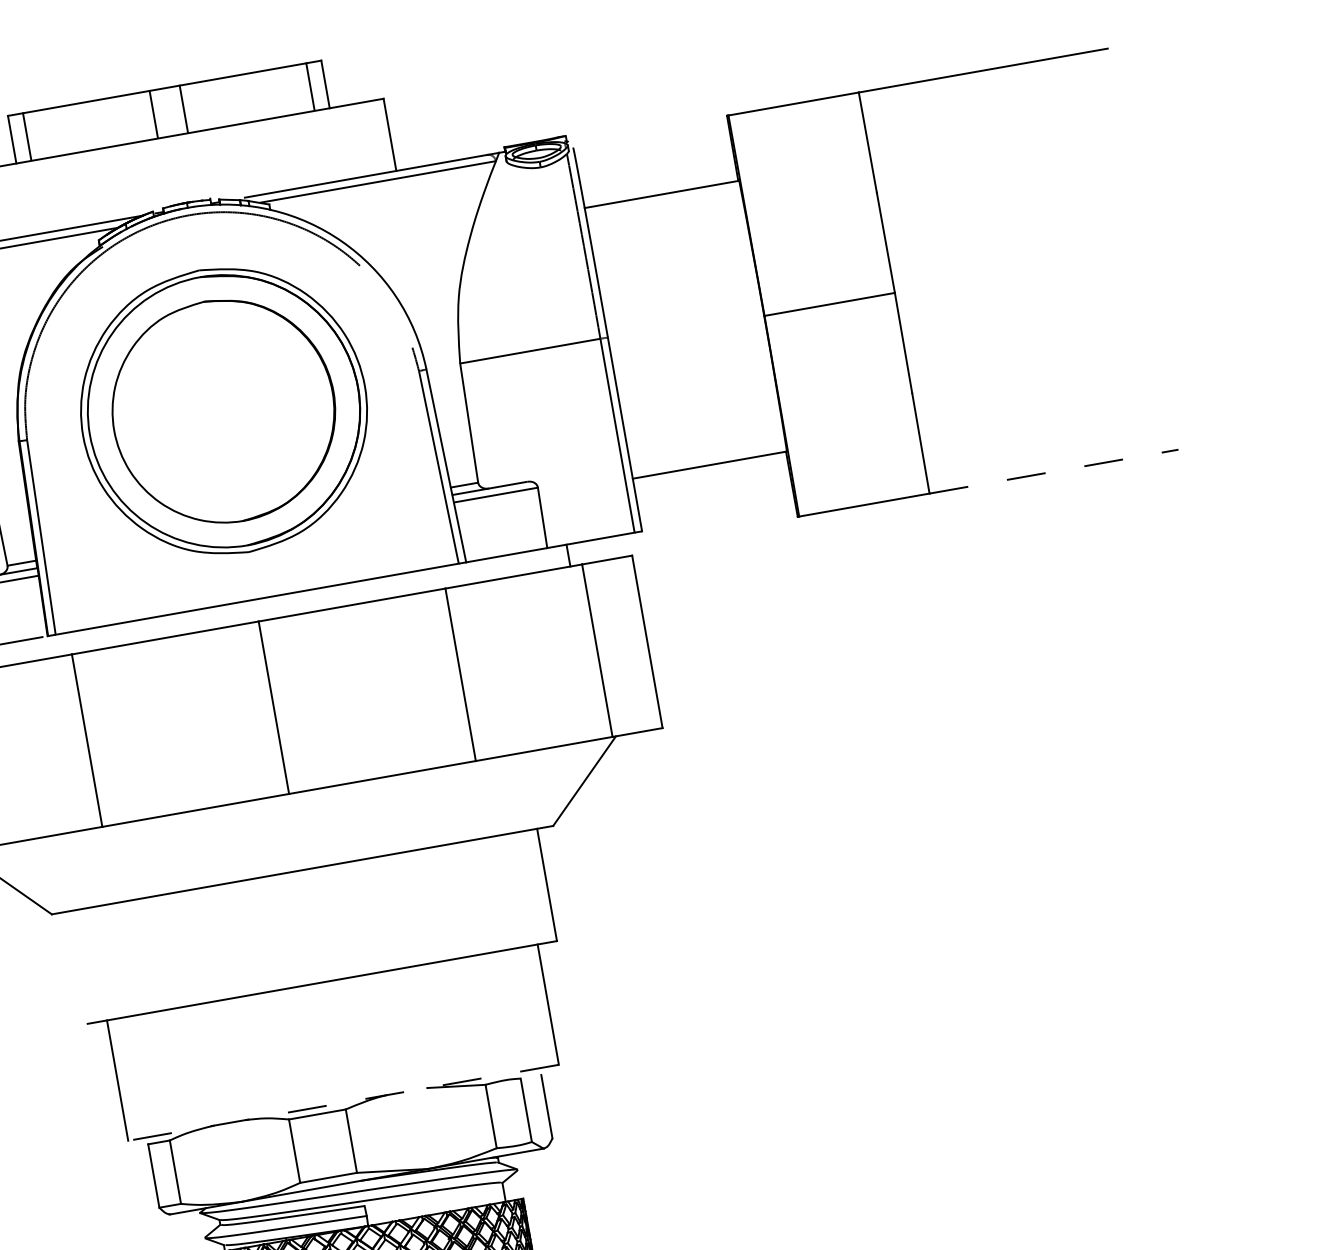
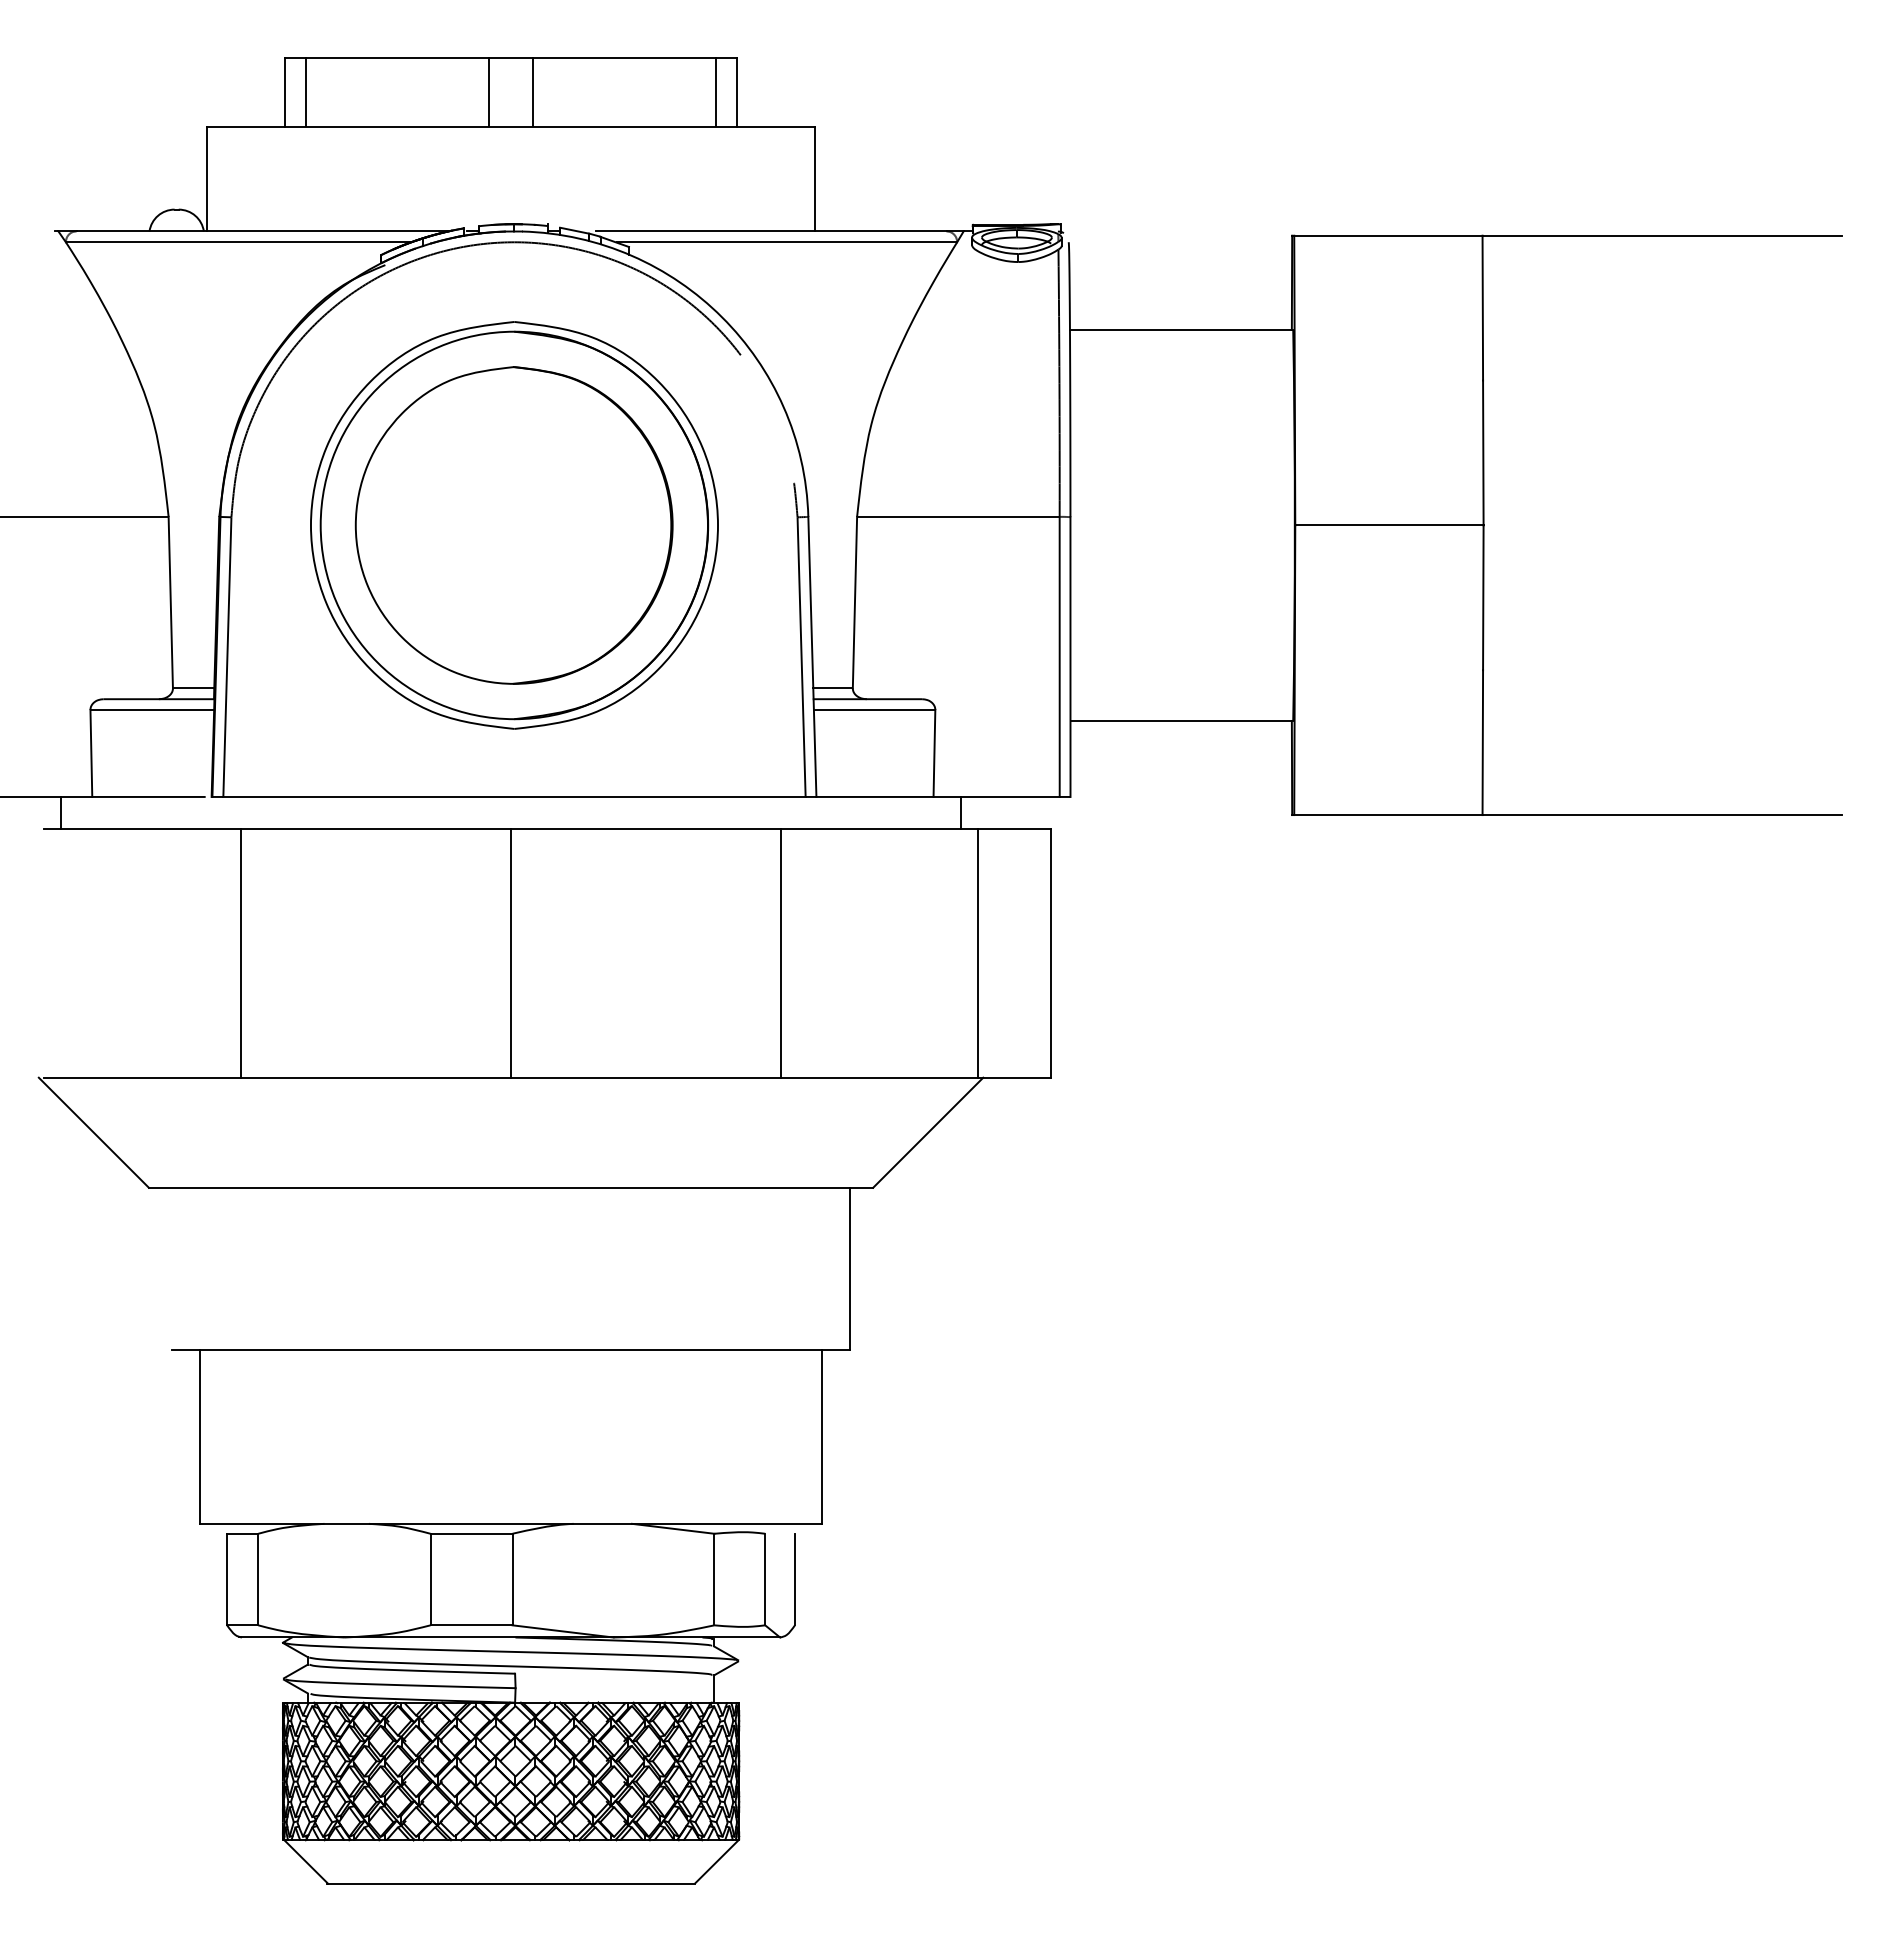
line: (1054, 471) -> (1662, 815), dashed -> solid
line: (343, 1102) -> (510, 1523), dashed -> solid

